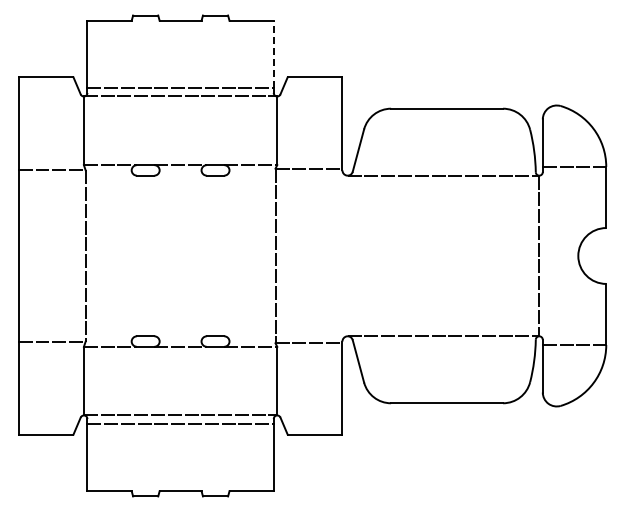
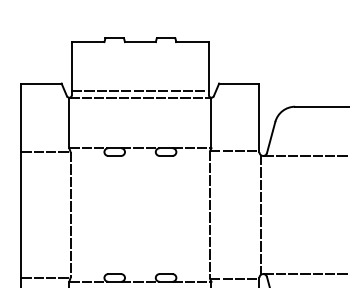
line: (273, 53) -> (208, 66), dashed -> solid
line: (344, 255) -> (260, 214), added

